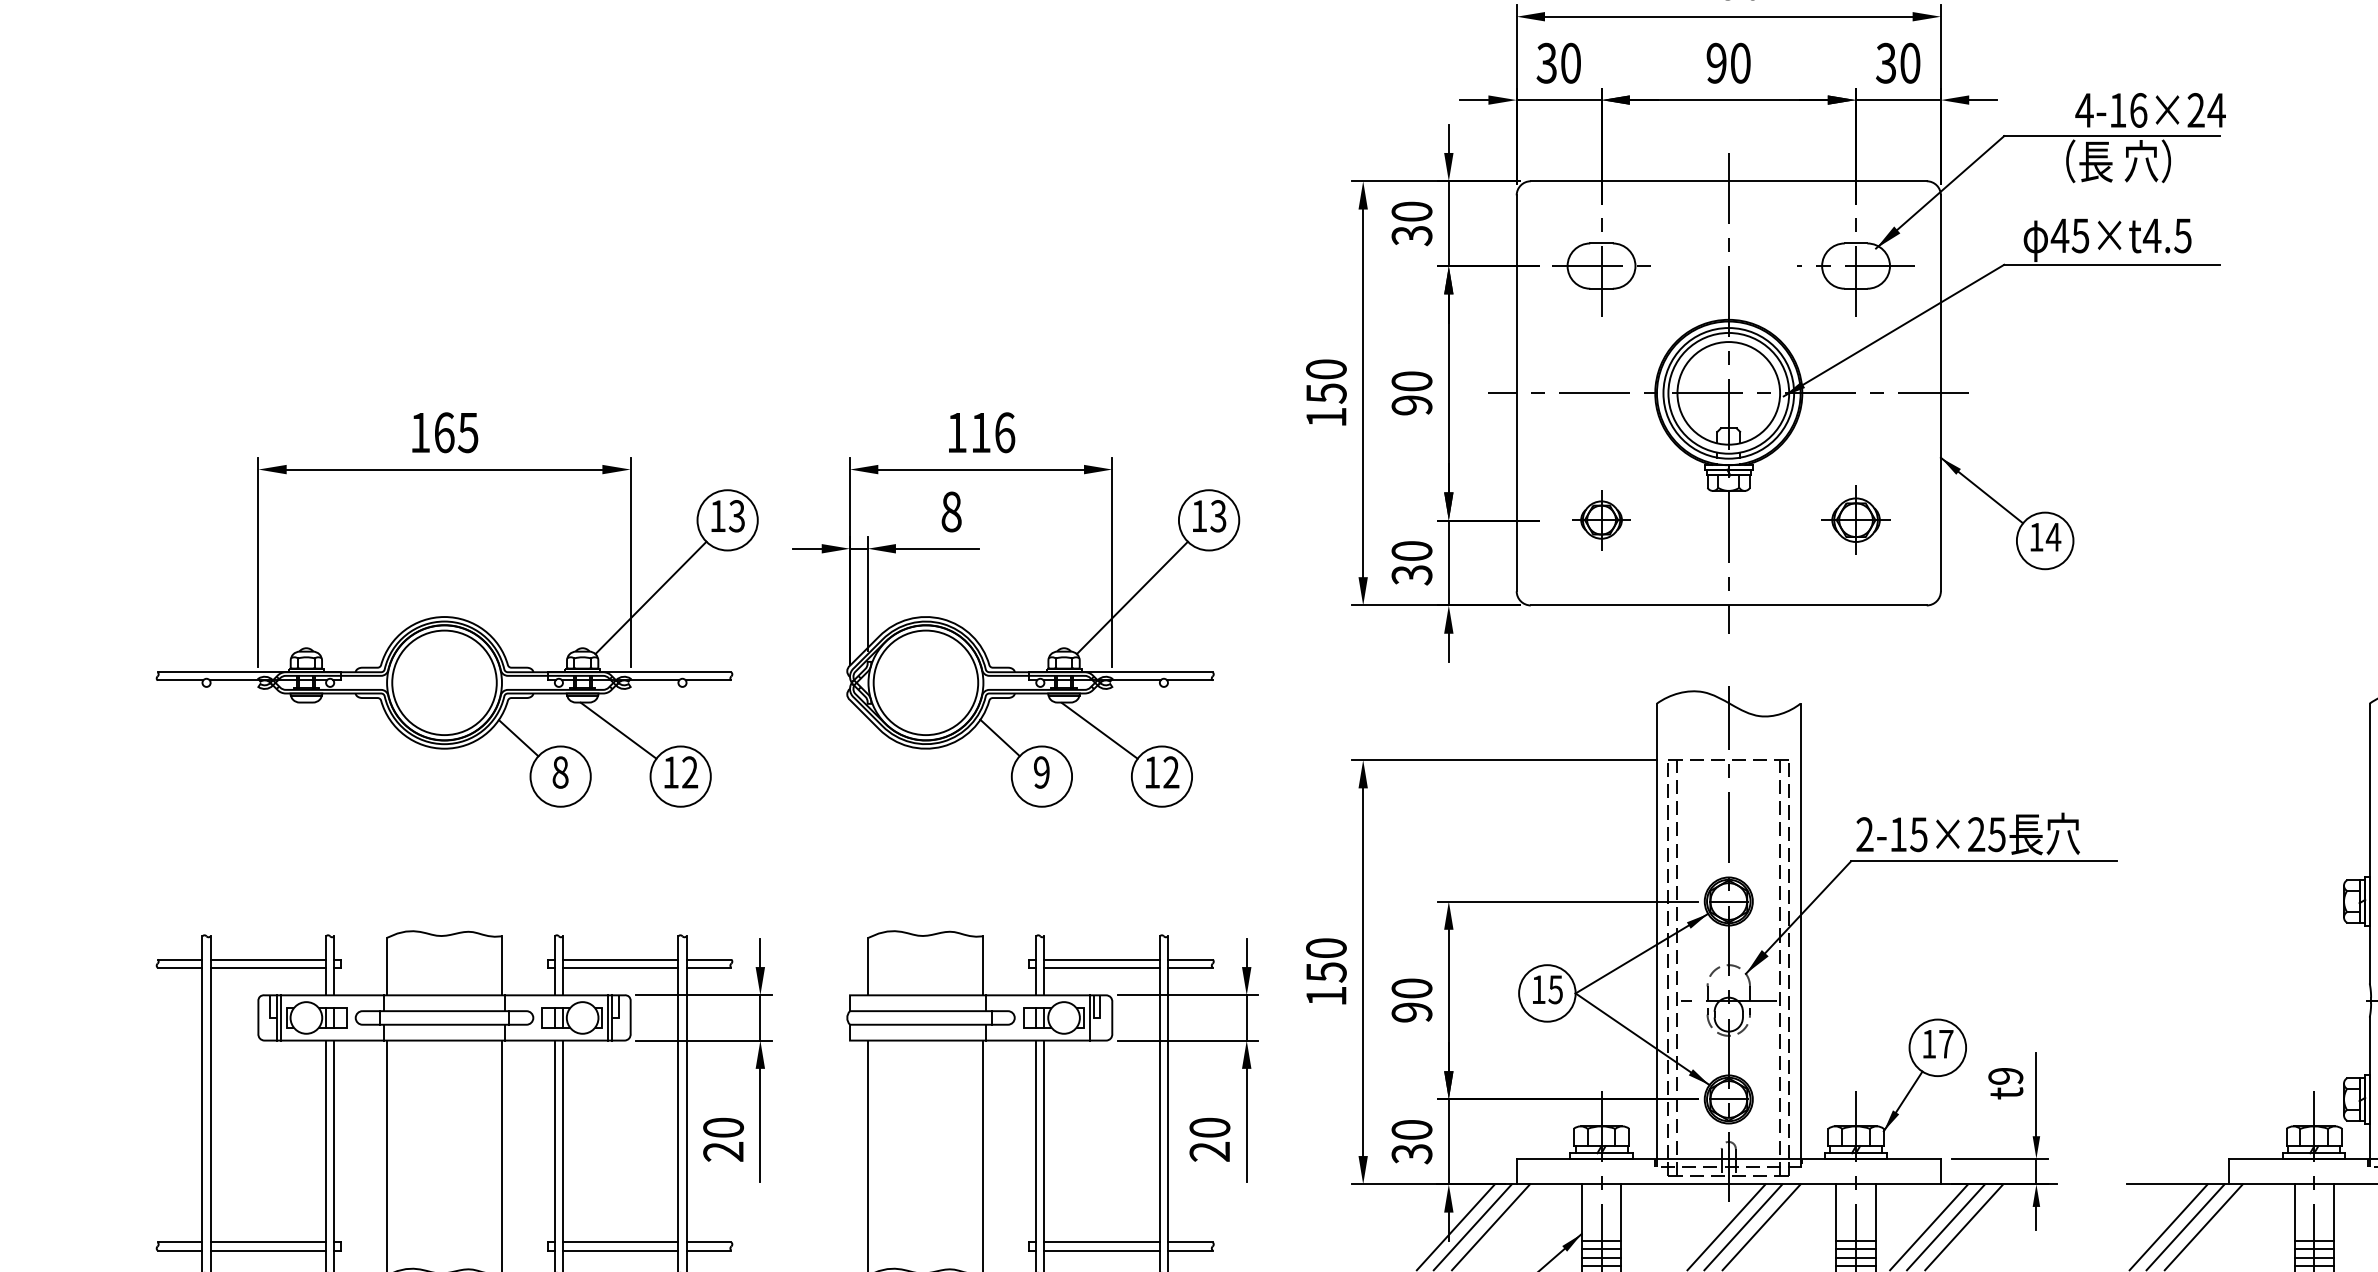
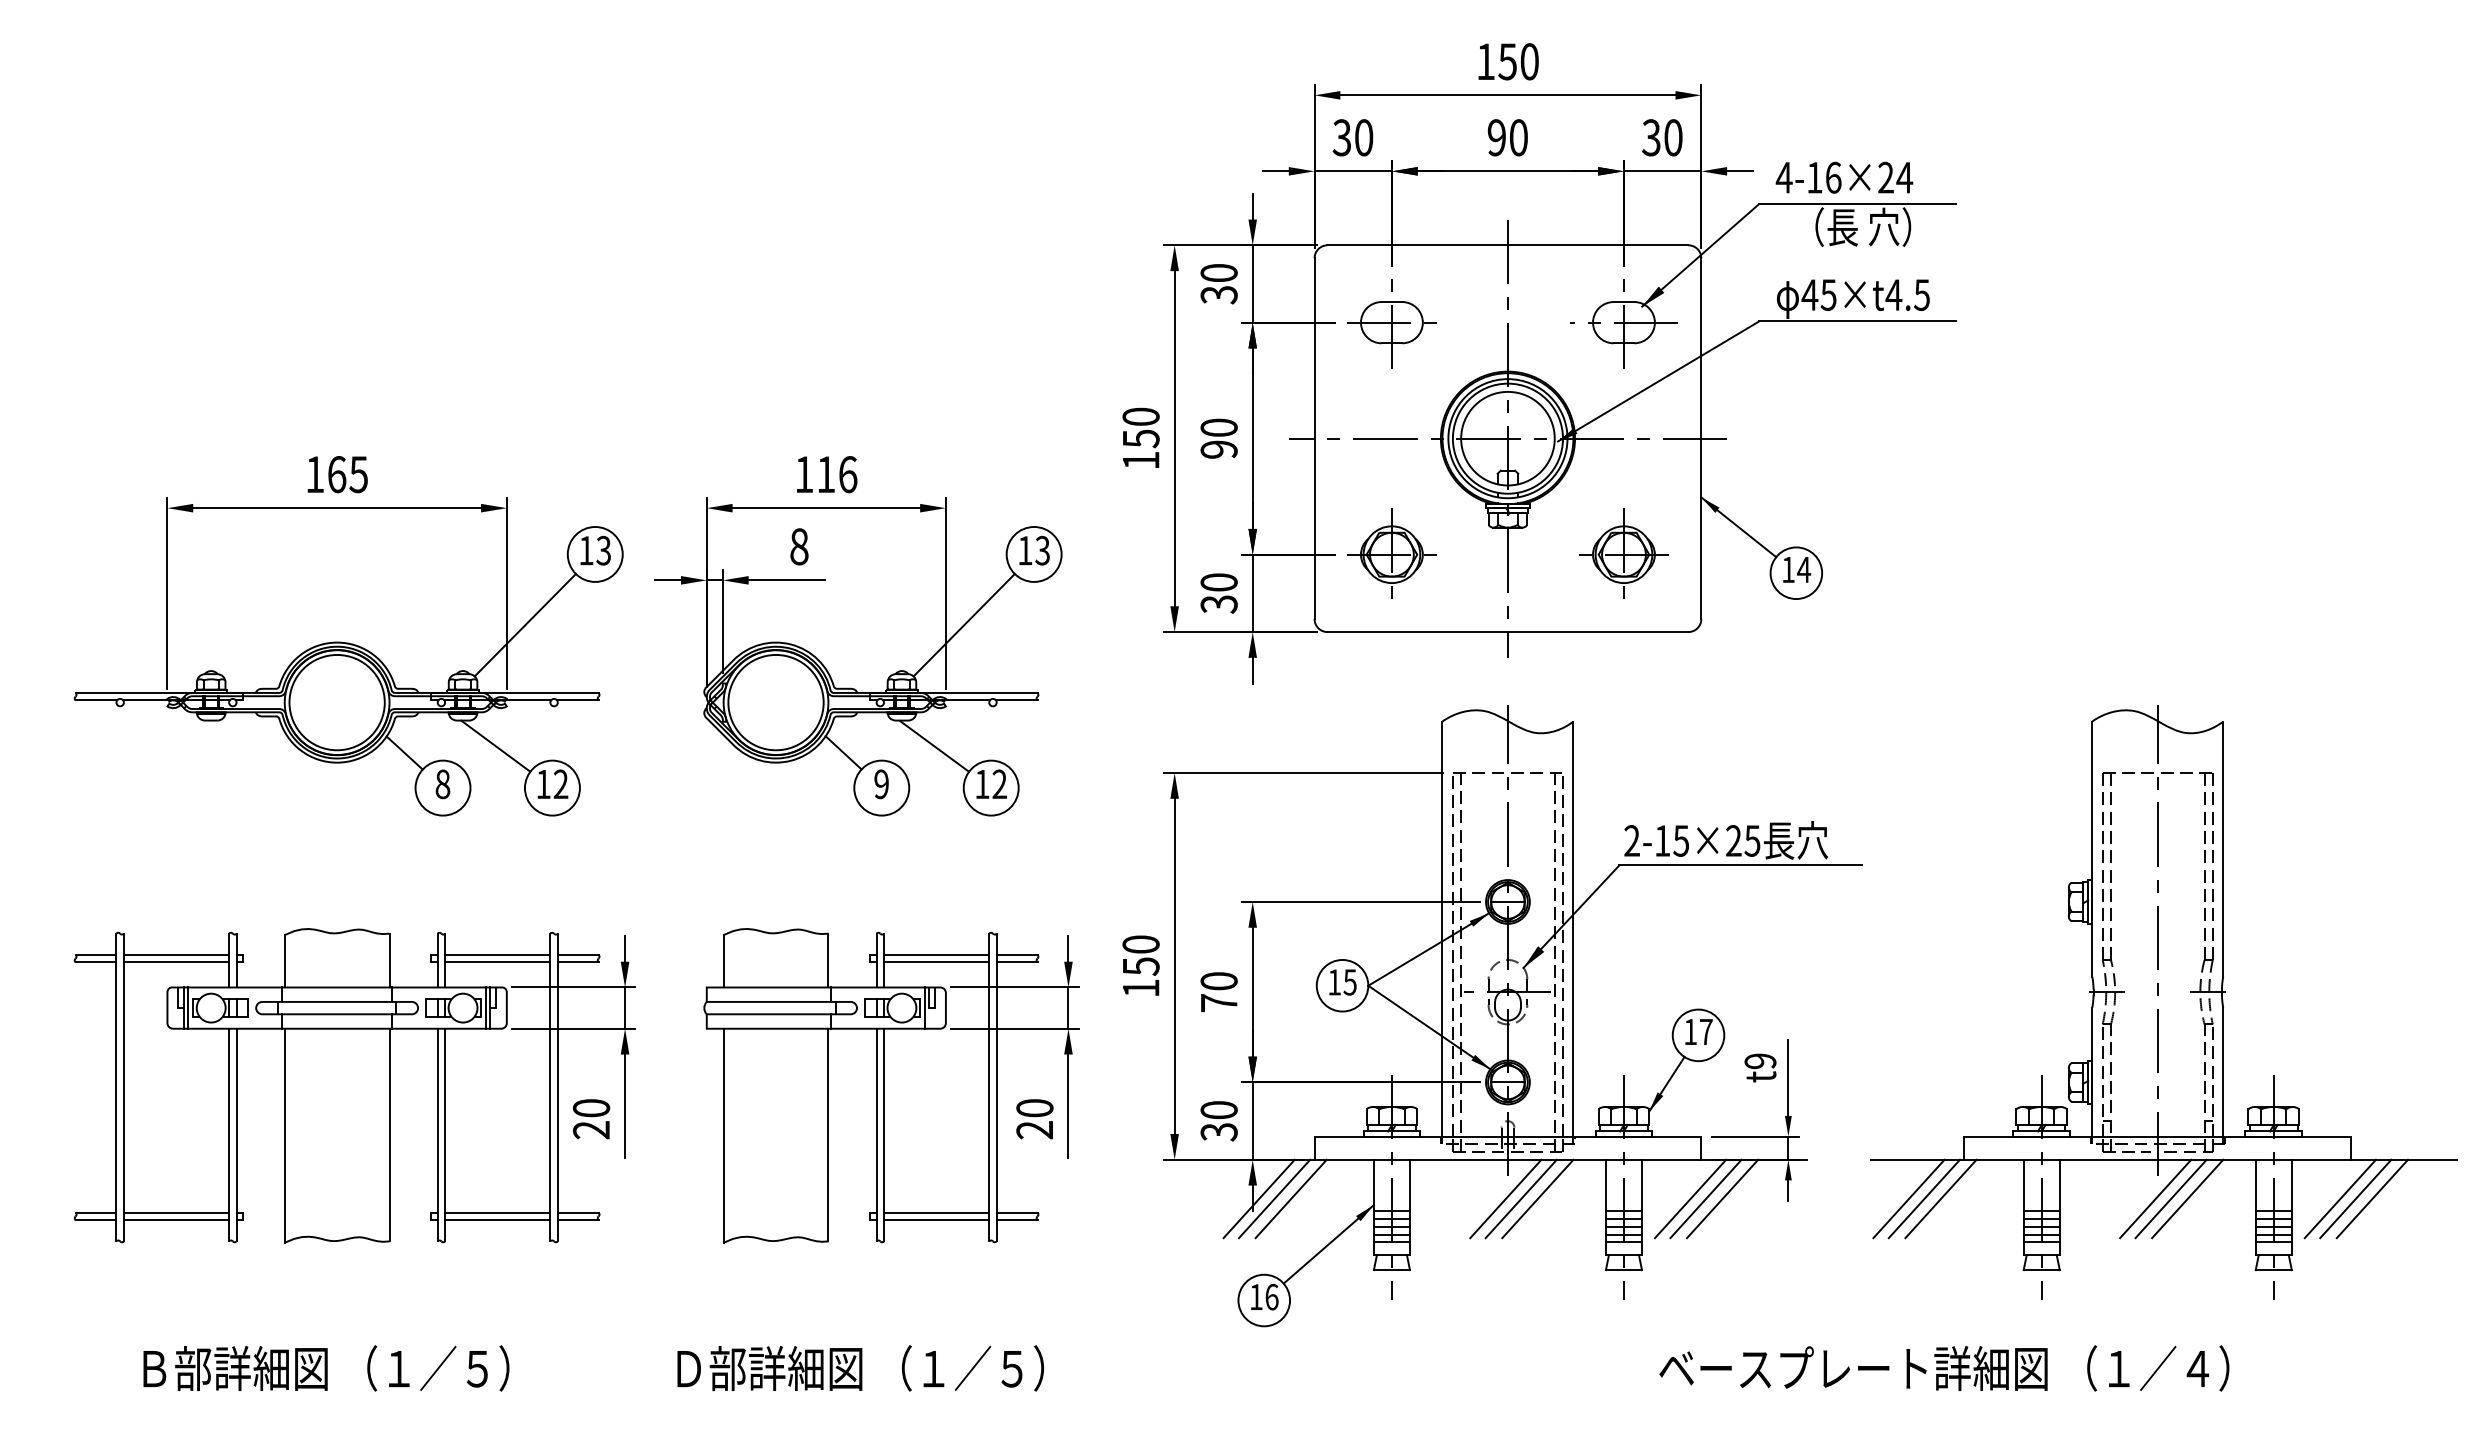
text: (2150, 110) -> (1844, 177), moved
part: (1601, 519) -> (1391, 553), size x1.67
part: (1855, 519) -> (1623, 553), size x1.43
text: (1411, 1012) -> (1218, 1003), 90 -> 70

